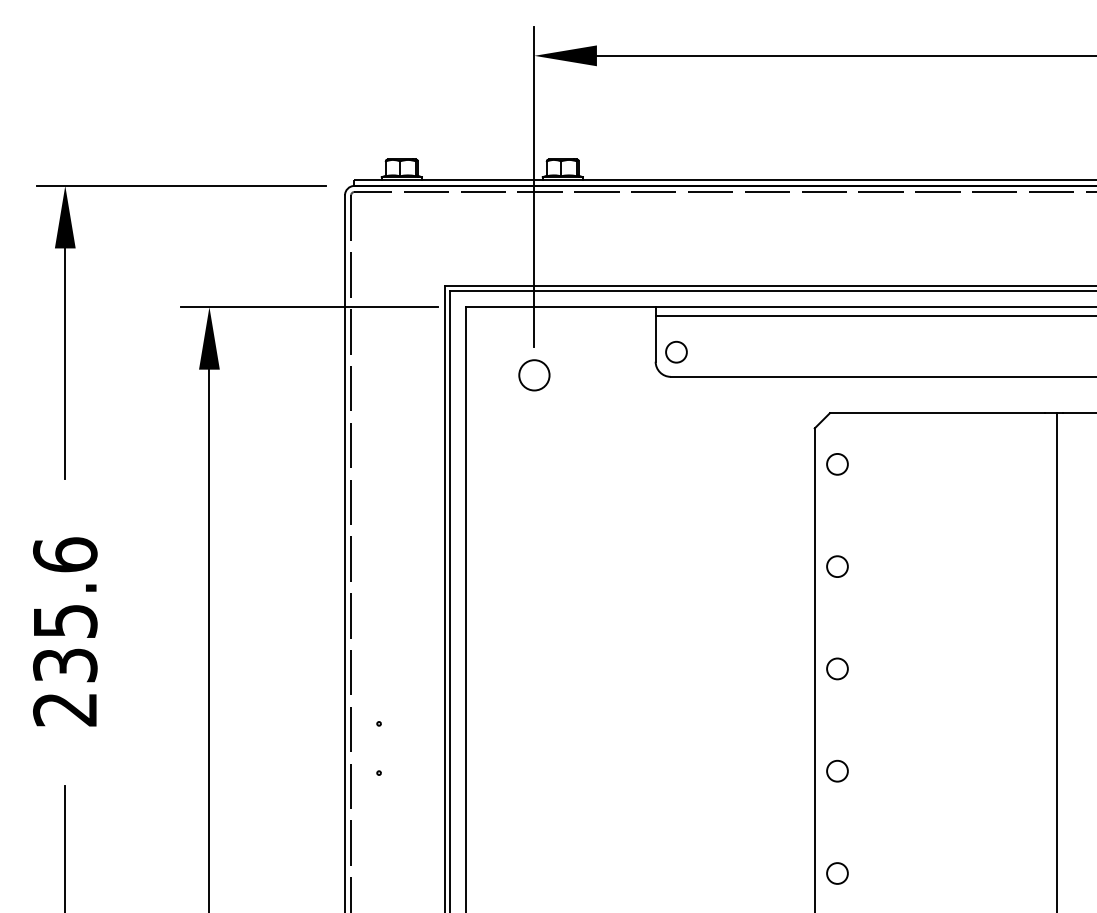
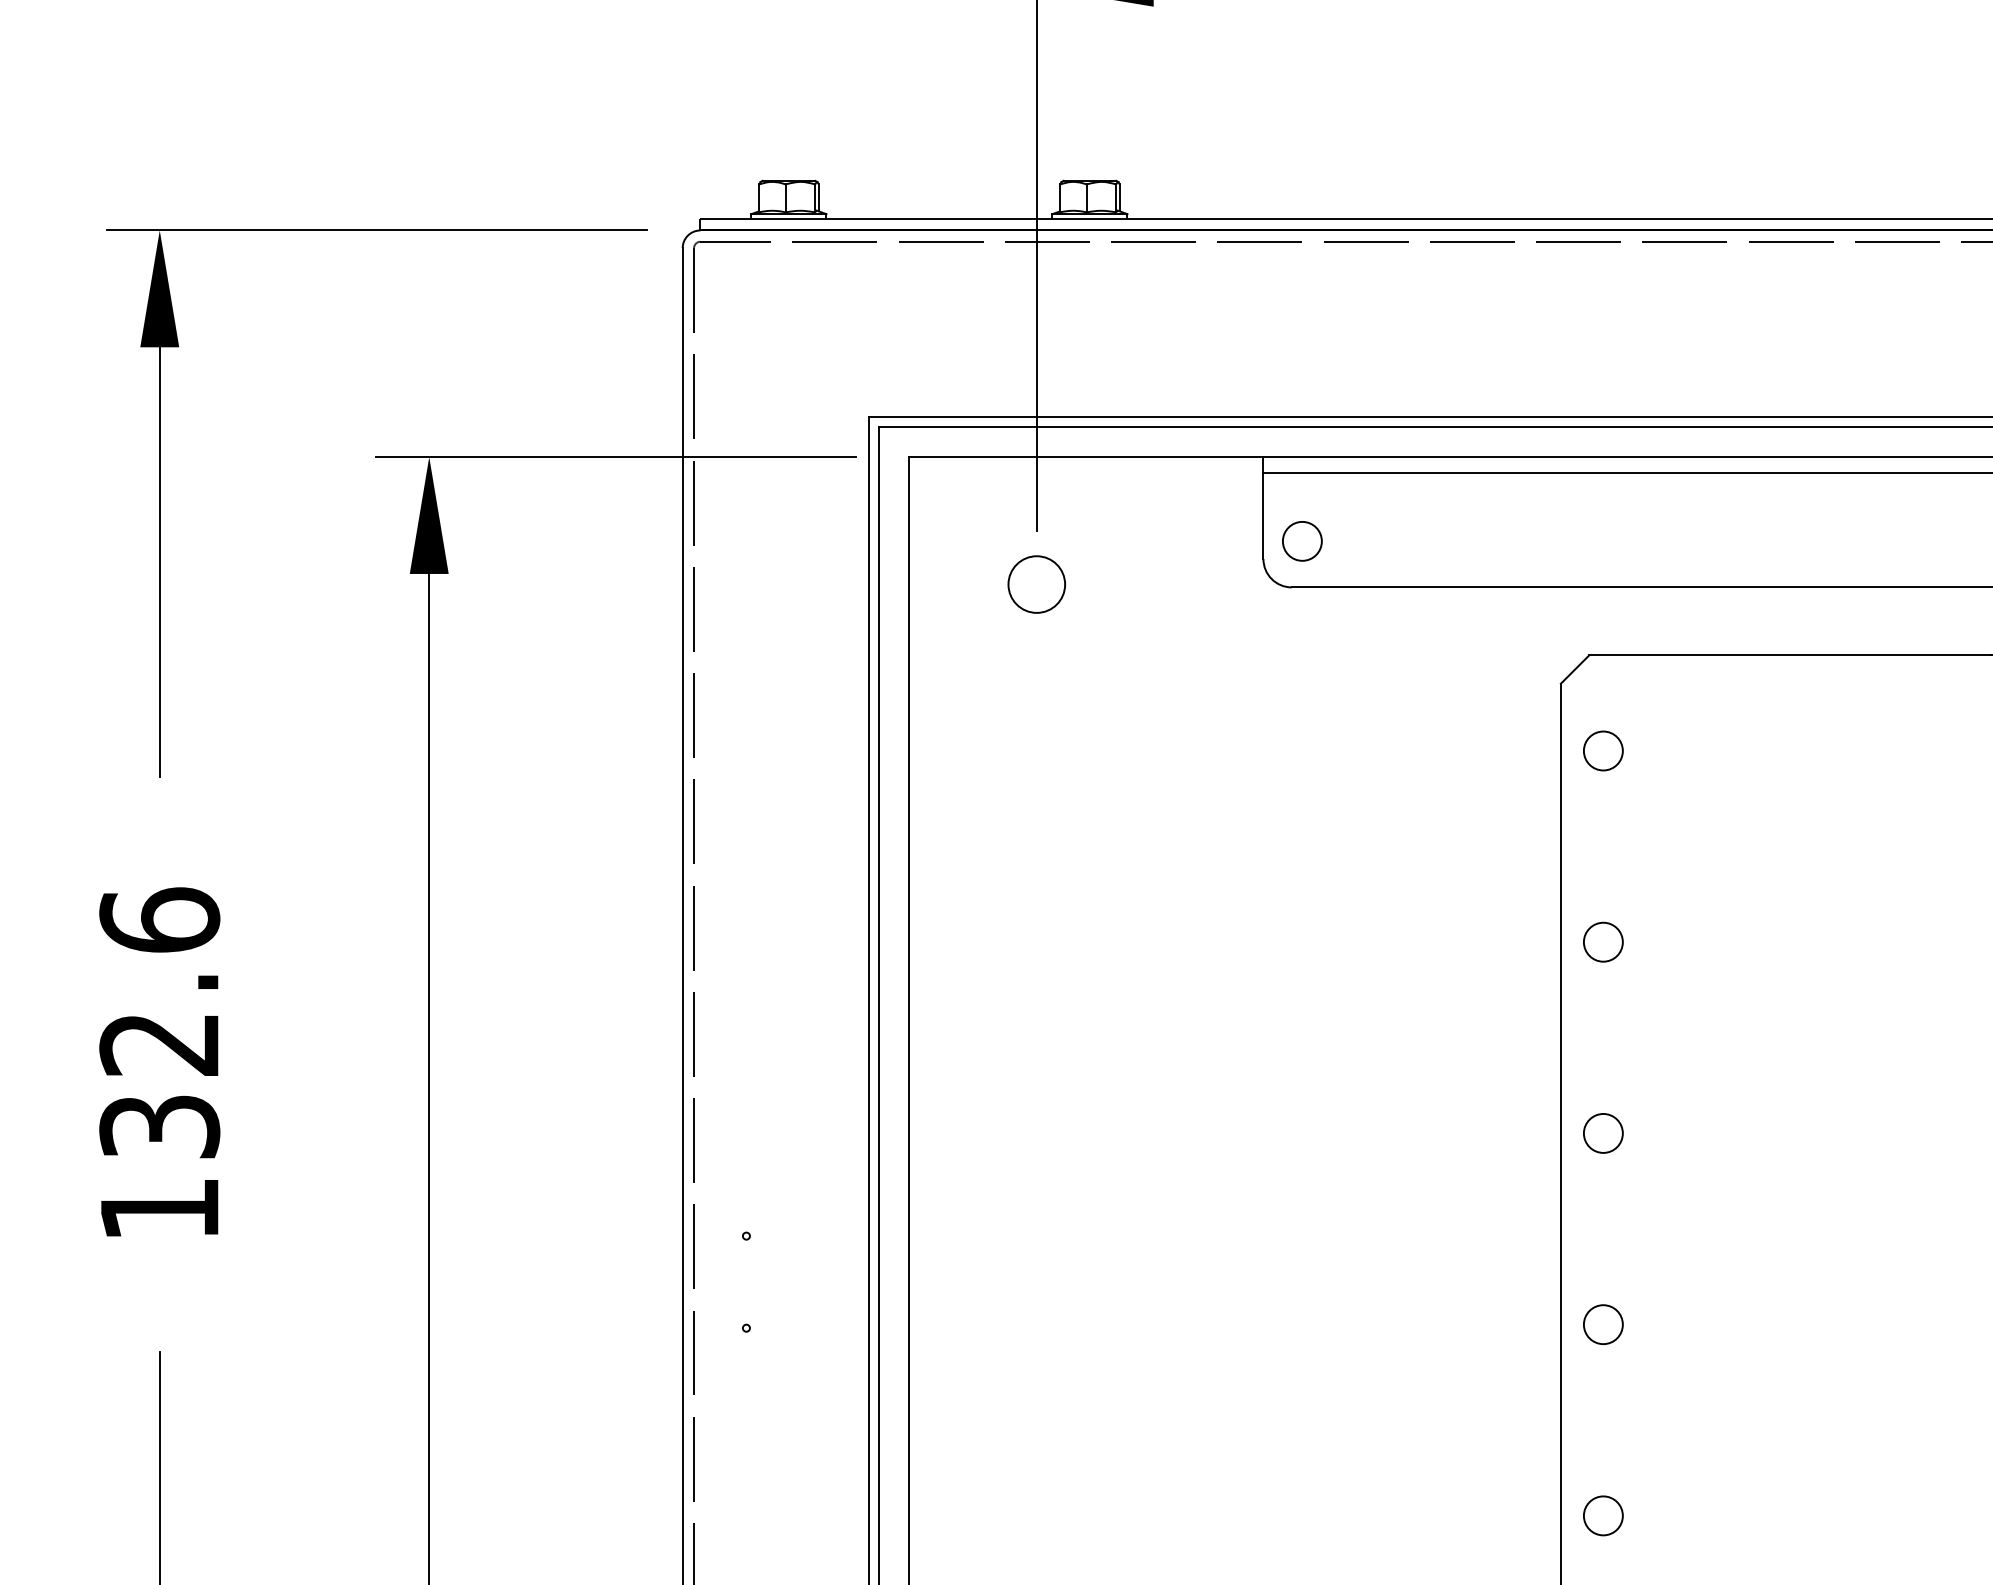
text: (65, 665) -> (160, 1127), 235.6 -> 132.6

